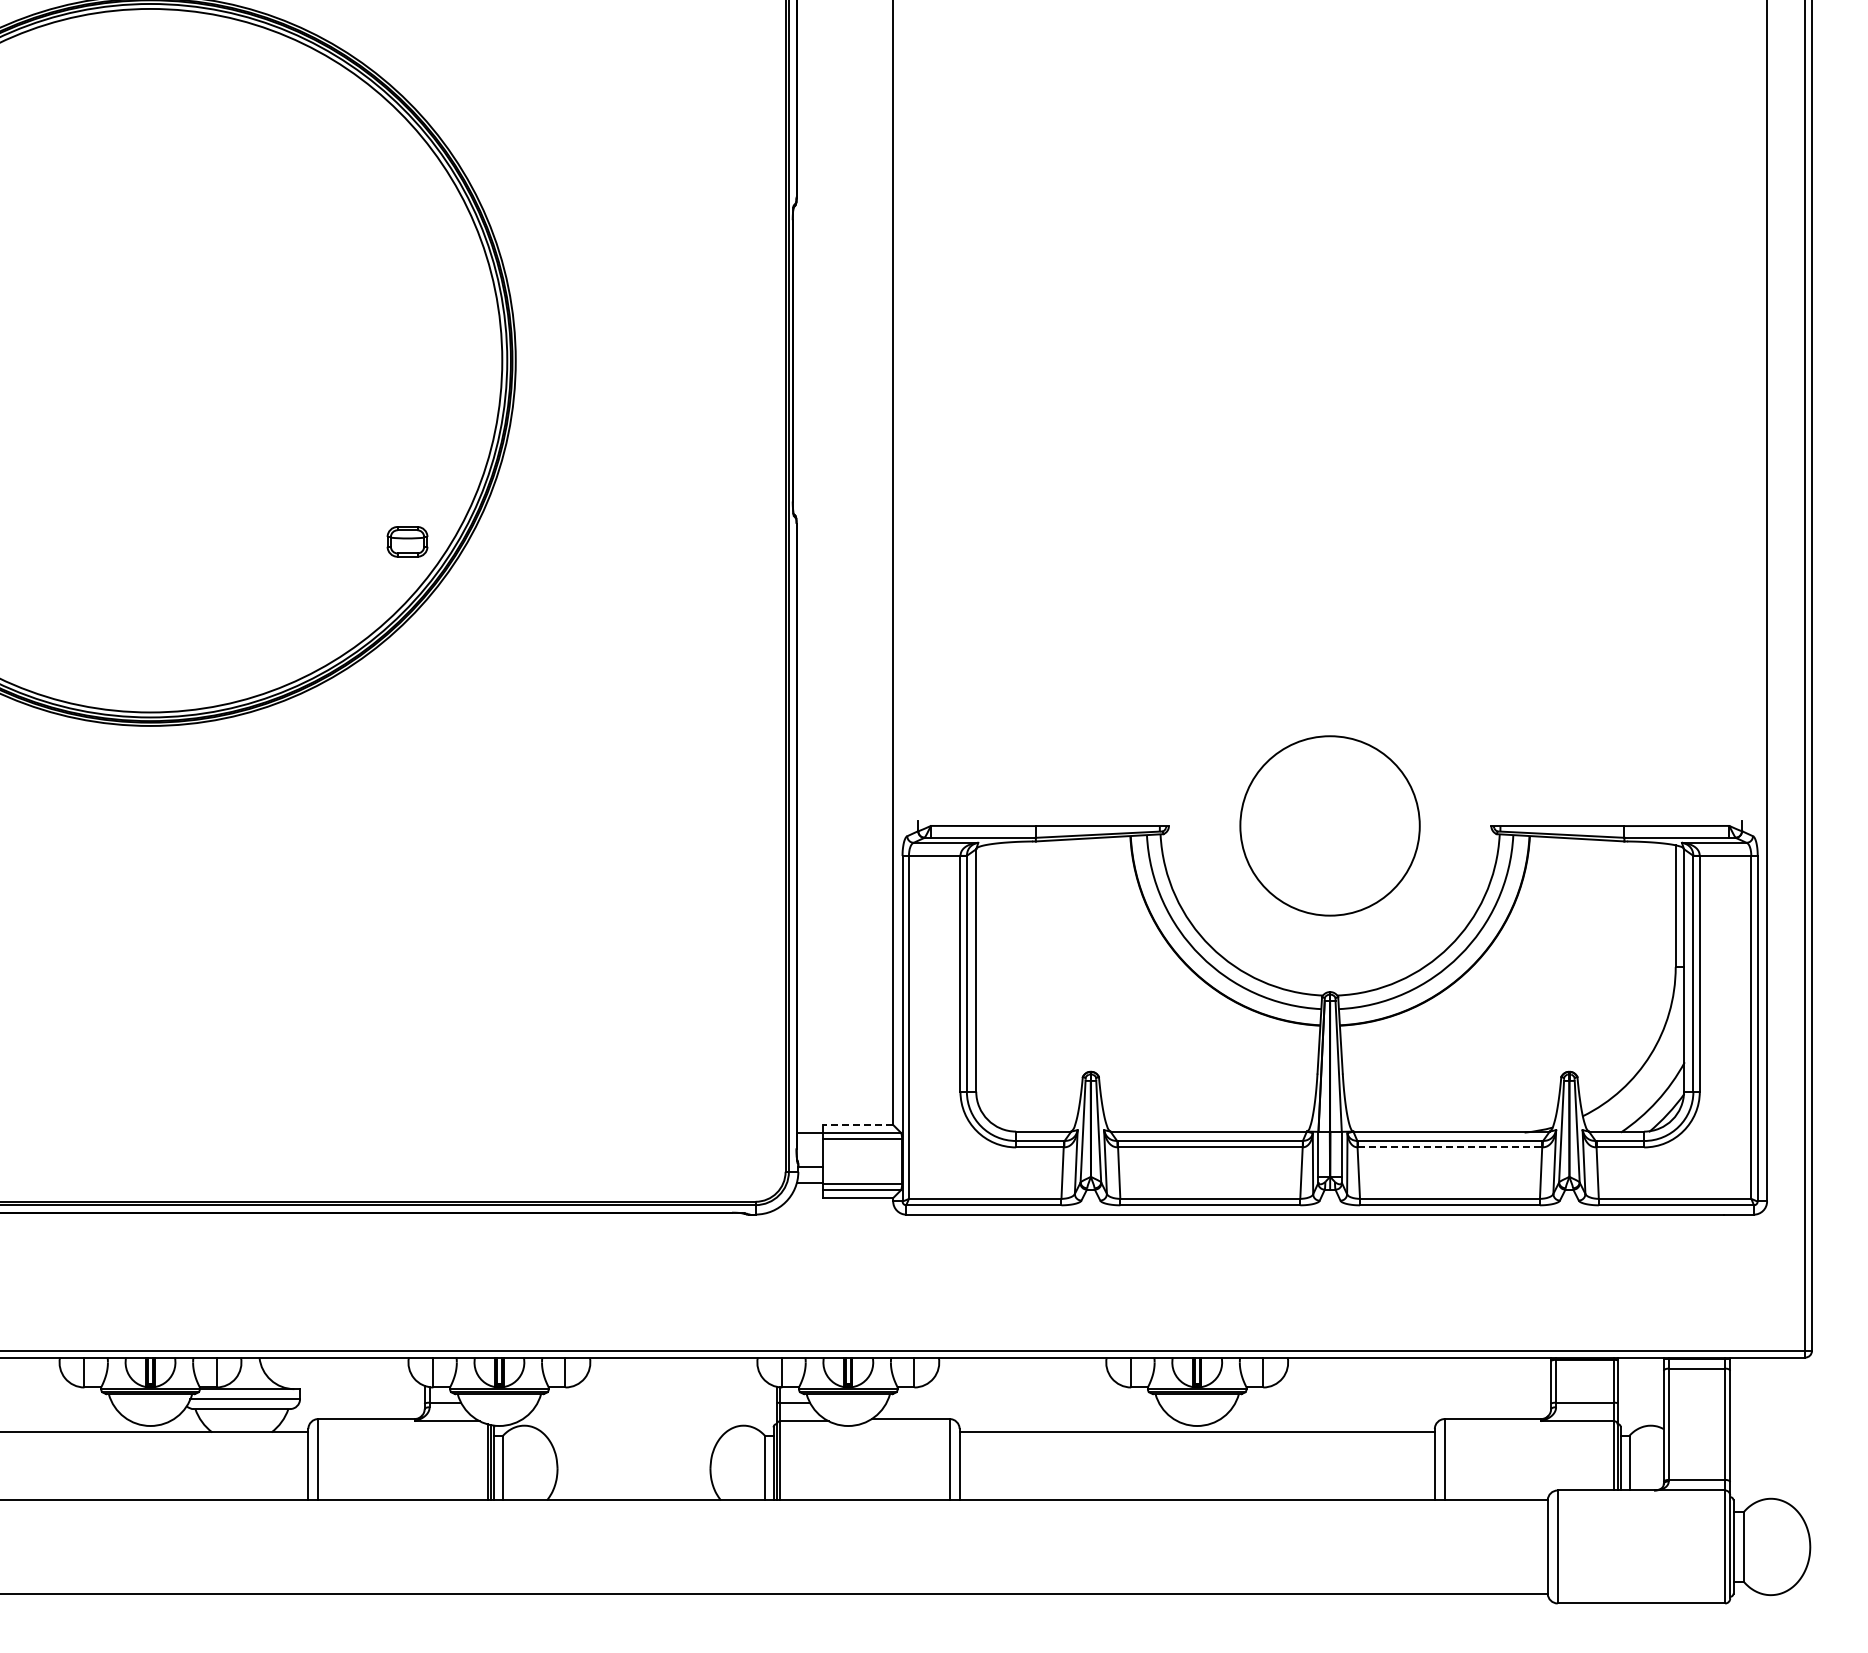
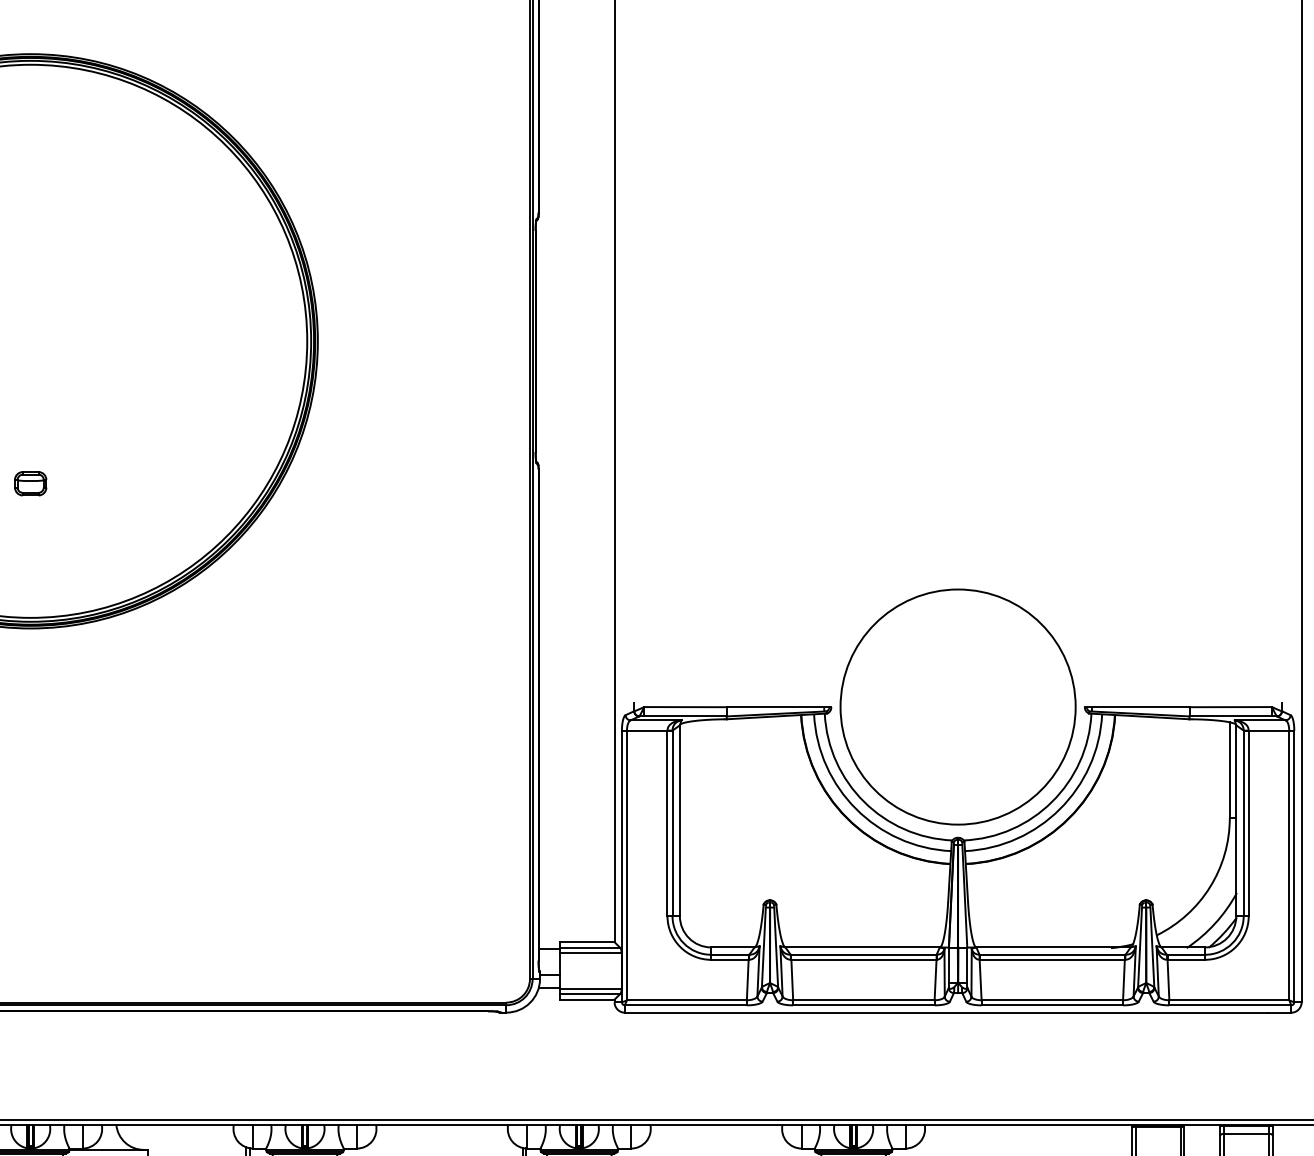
part: (407, 541) -> (30, 483), moved
circle: (1329, 825) -> (957, 706), size x1.67
line: (858, 1124) -> (587, 941), dashed -> solid
line: (1450, 1147) -> (1052, 959), dashed -> solid

